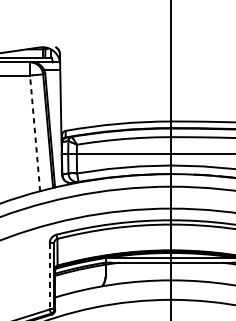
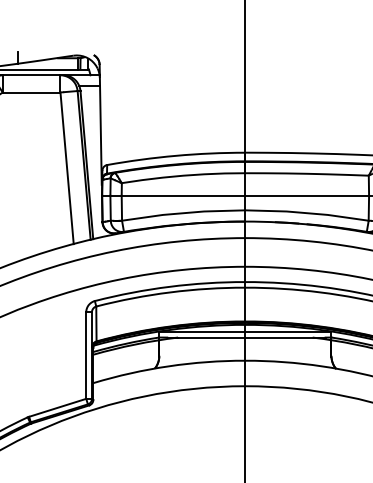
line: (35, 132) -> (67, 167), dashed -> solid
line: (49, 277) -> (86, 356), dashed -> solid

